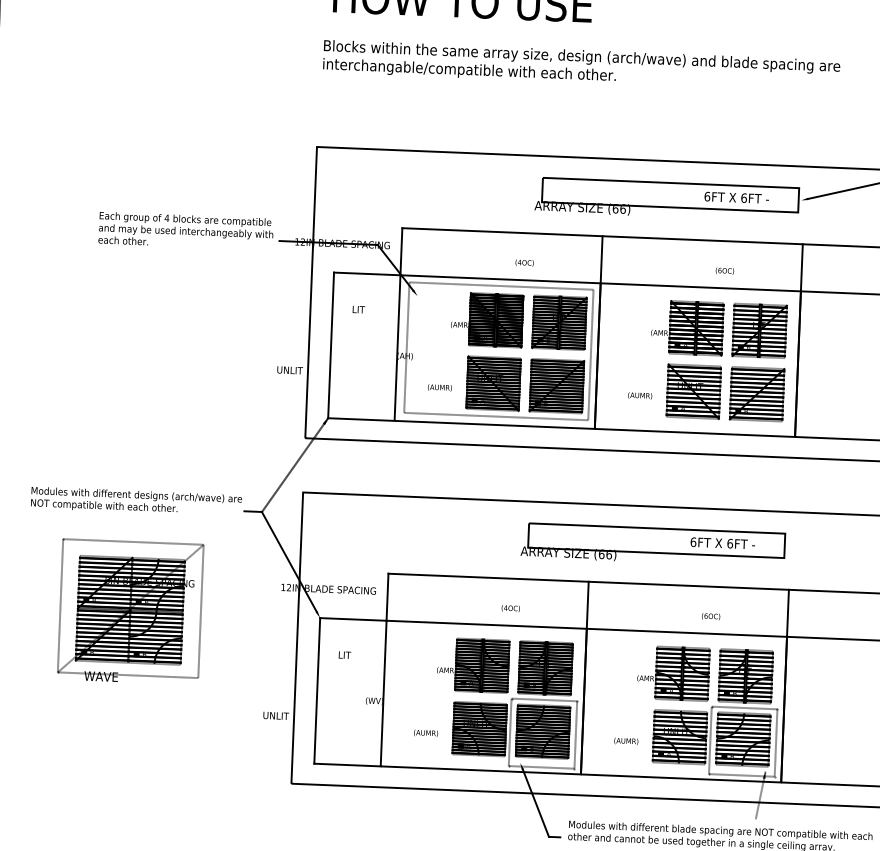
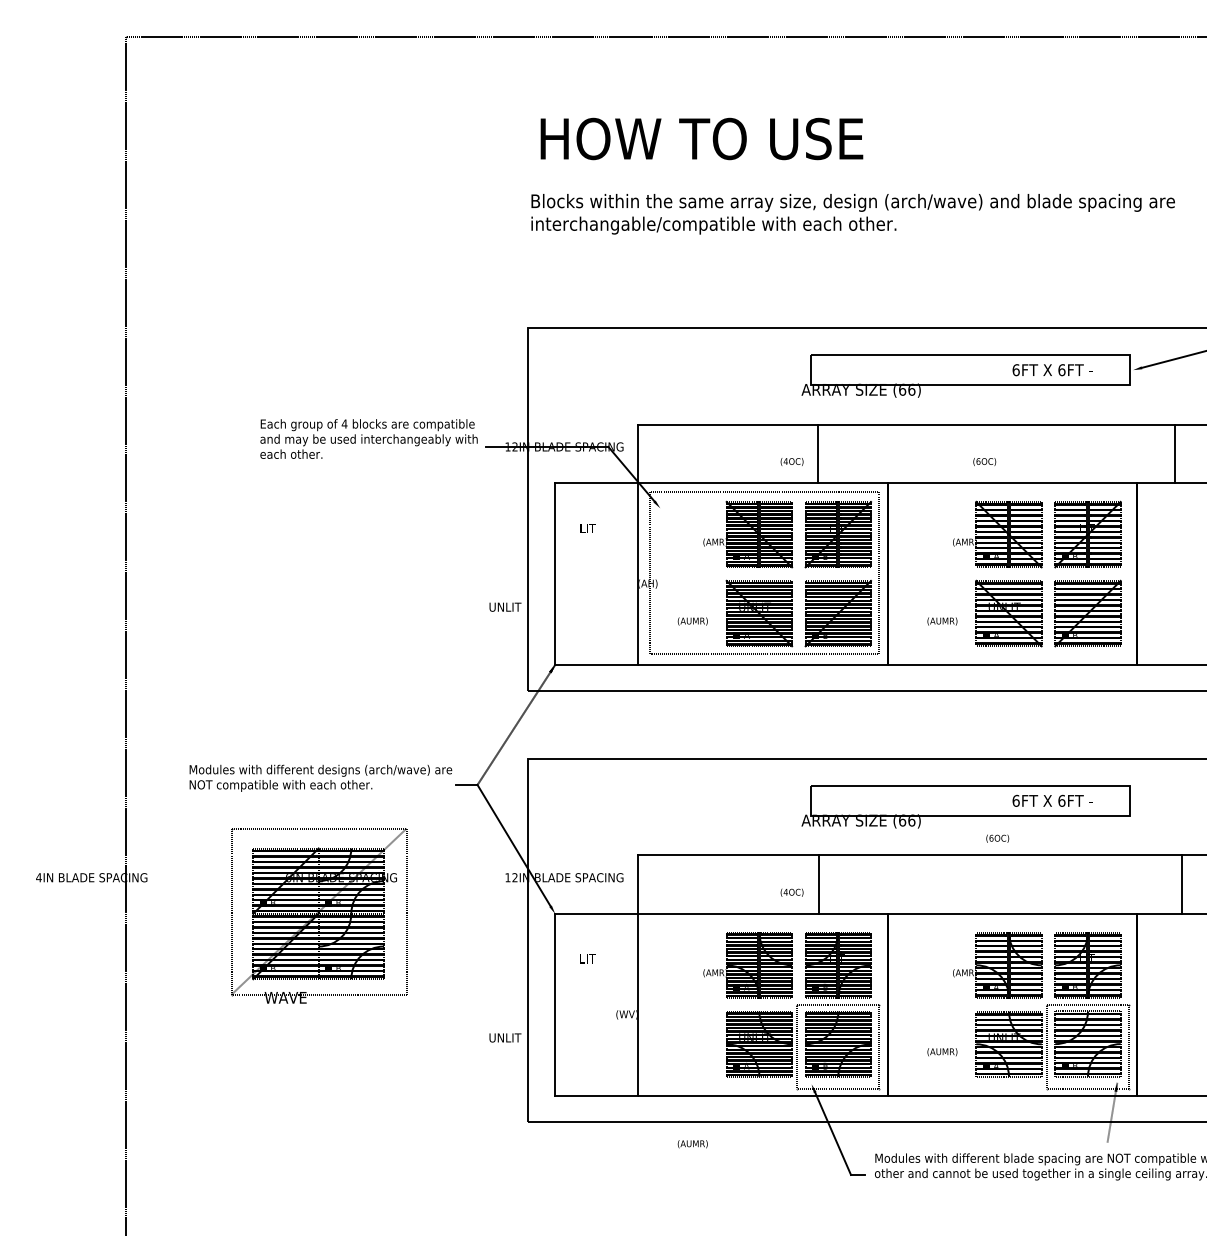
line: (601, 259) -> (817, 453), moved
line: (802, 267) -> (1175, 453), moved
text: (724, 270) -> (984, 461), moved
line: (587, 605) -> (818, 884), moved
line: (788, 613) -> (1182, 884), moved
text: (710, 616) -> (997, 838), moved
text: (425, 733) -> (692, 1144), moved

